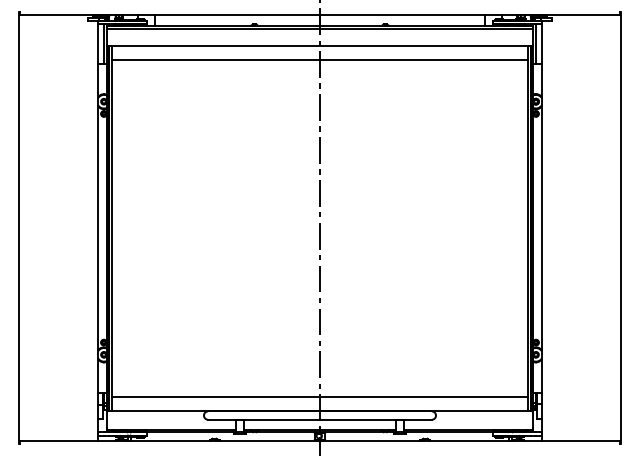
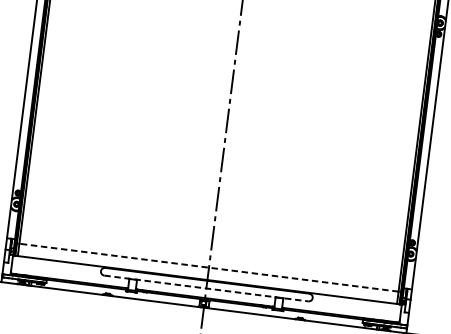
line: (319, 397) -> (208, 268), solid -> dashed
line: (319, 419) -> (205, 288), solid -> dashed

